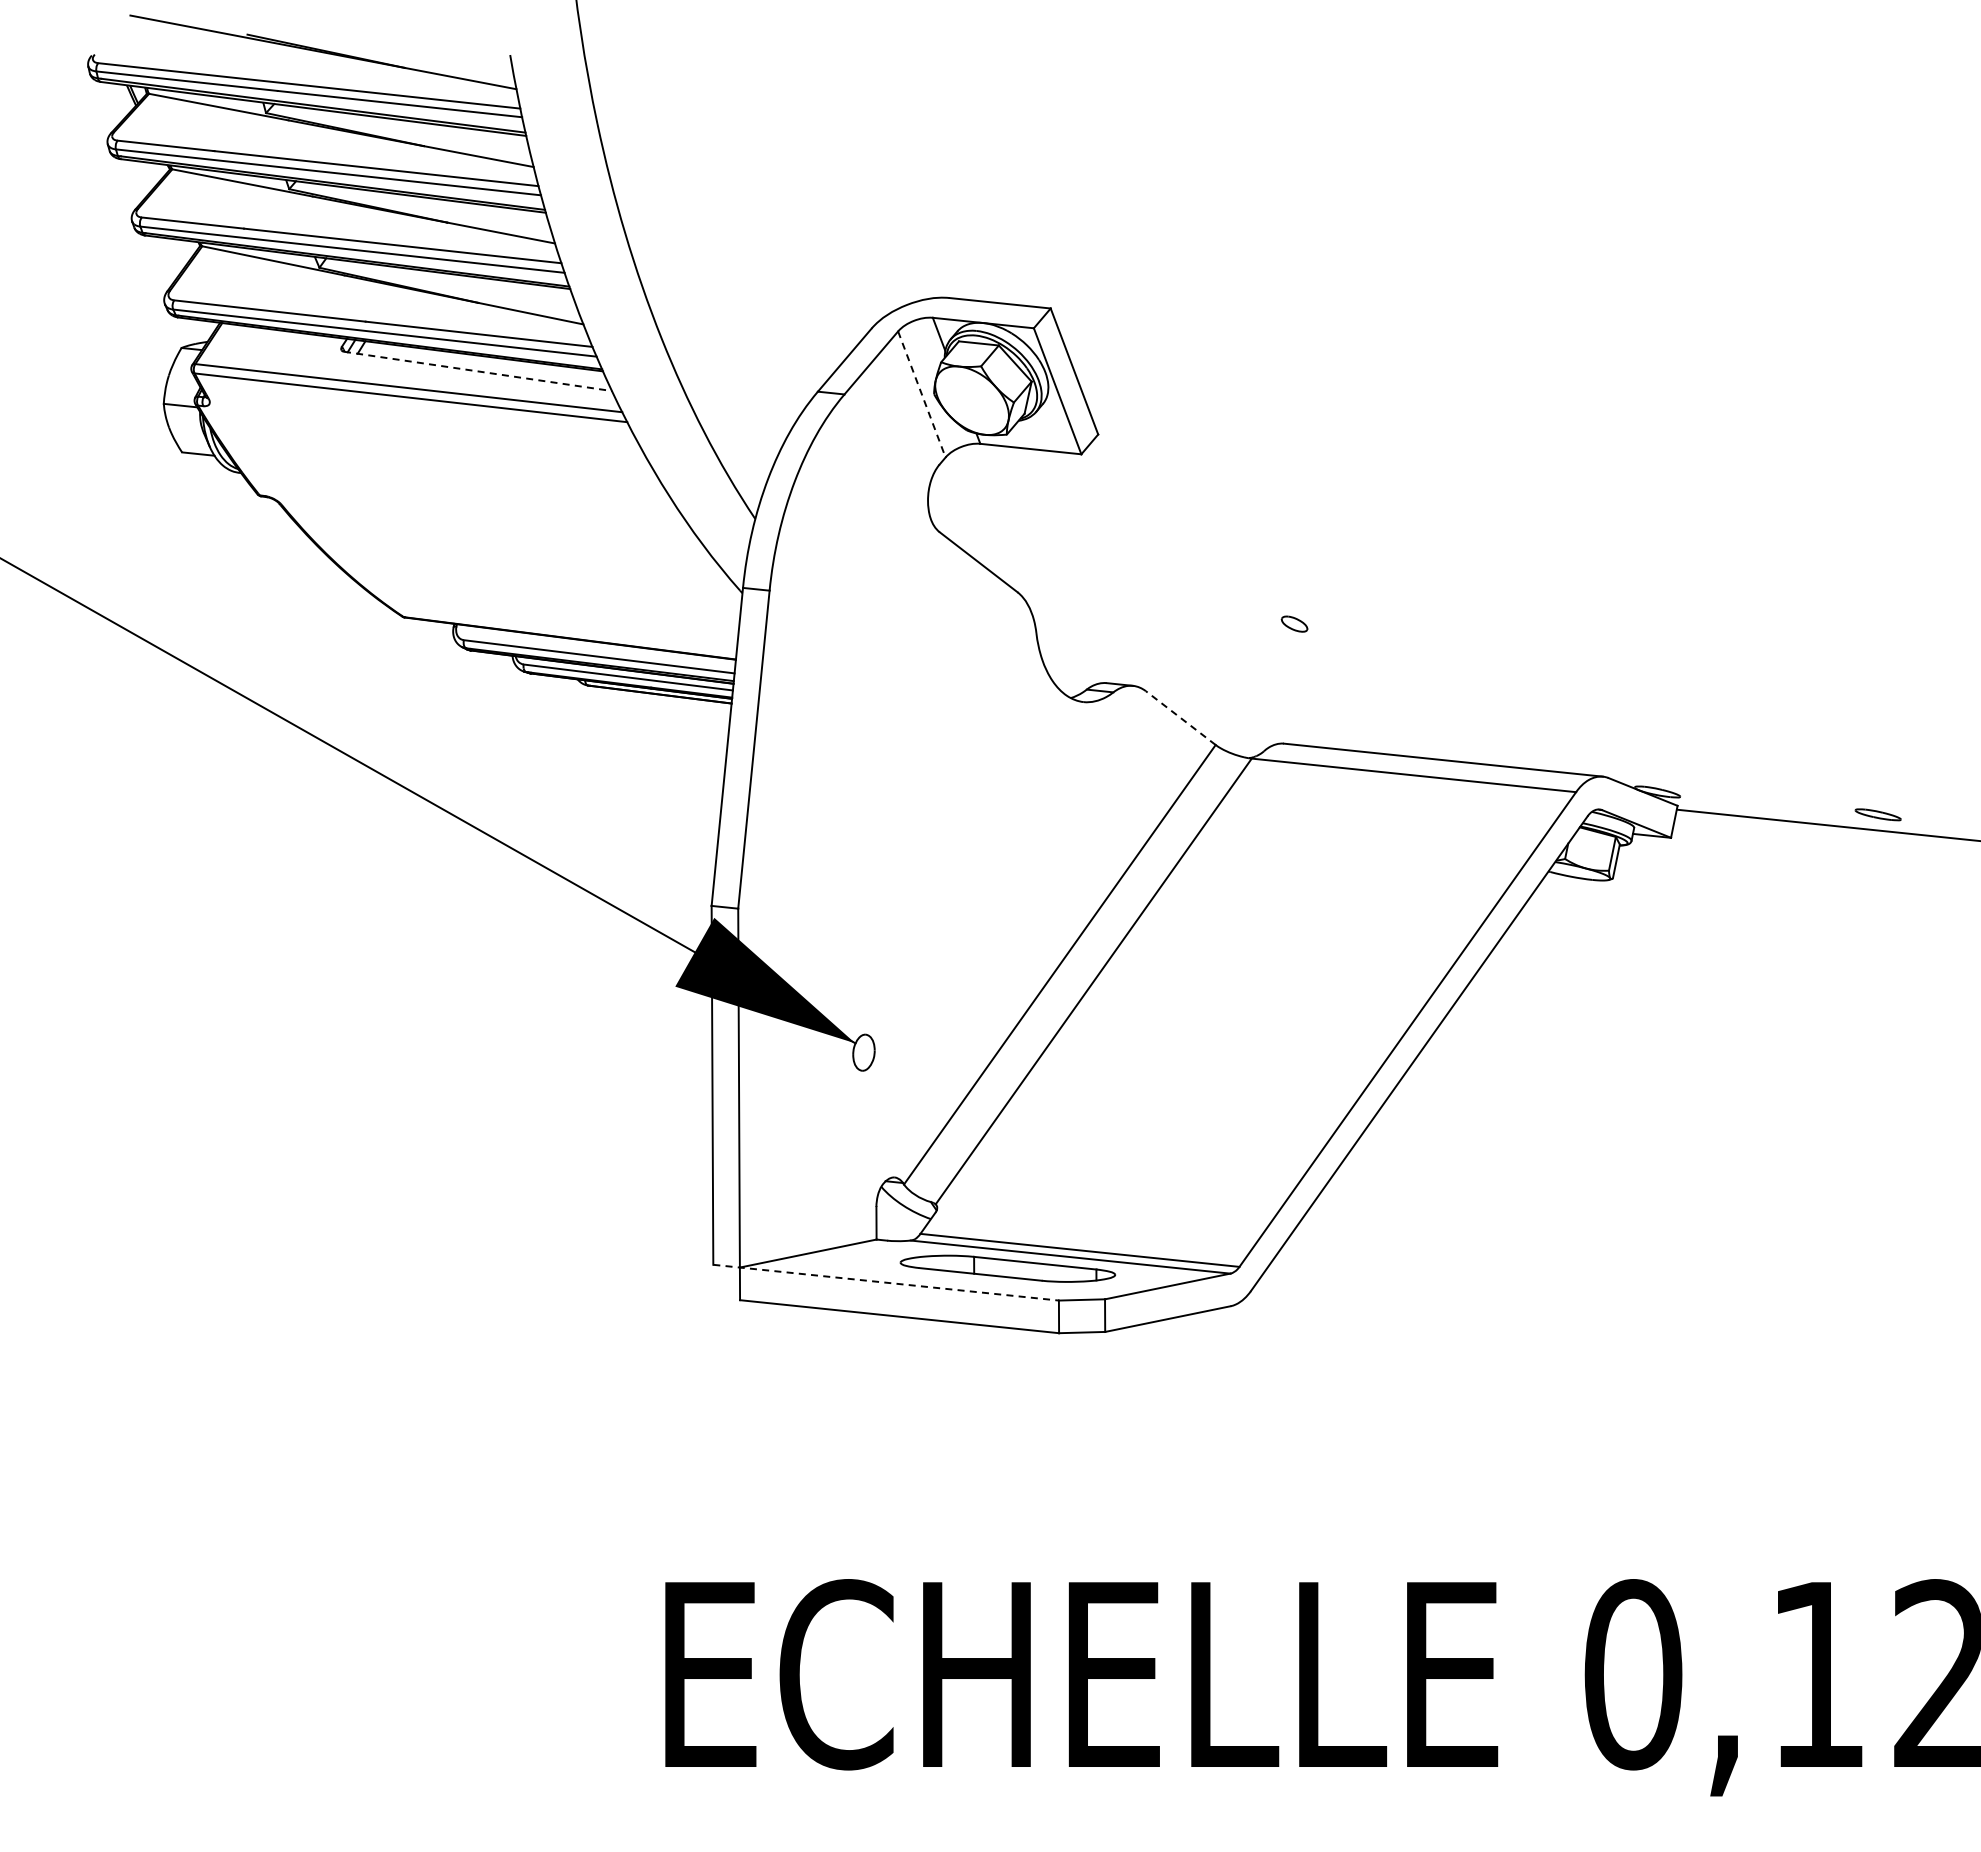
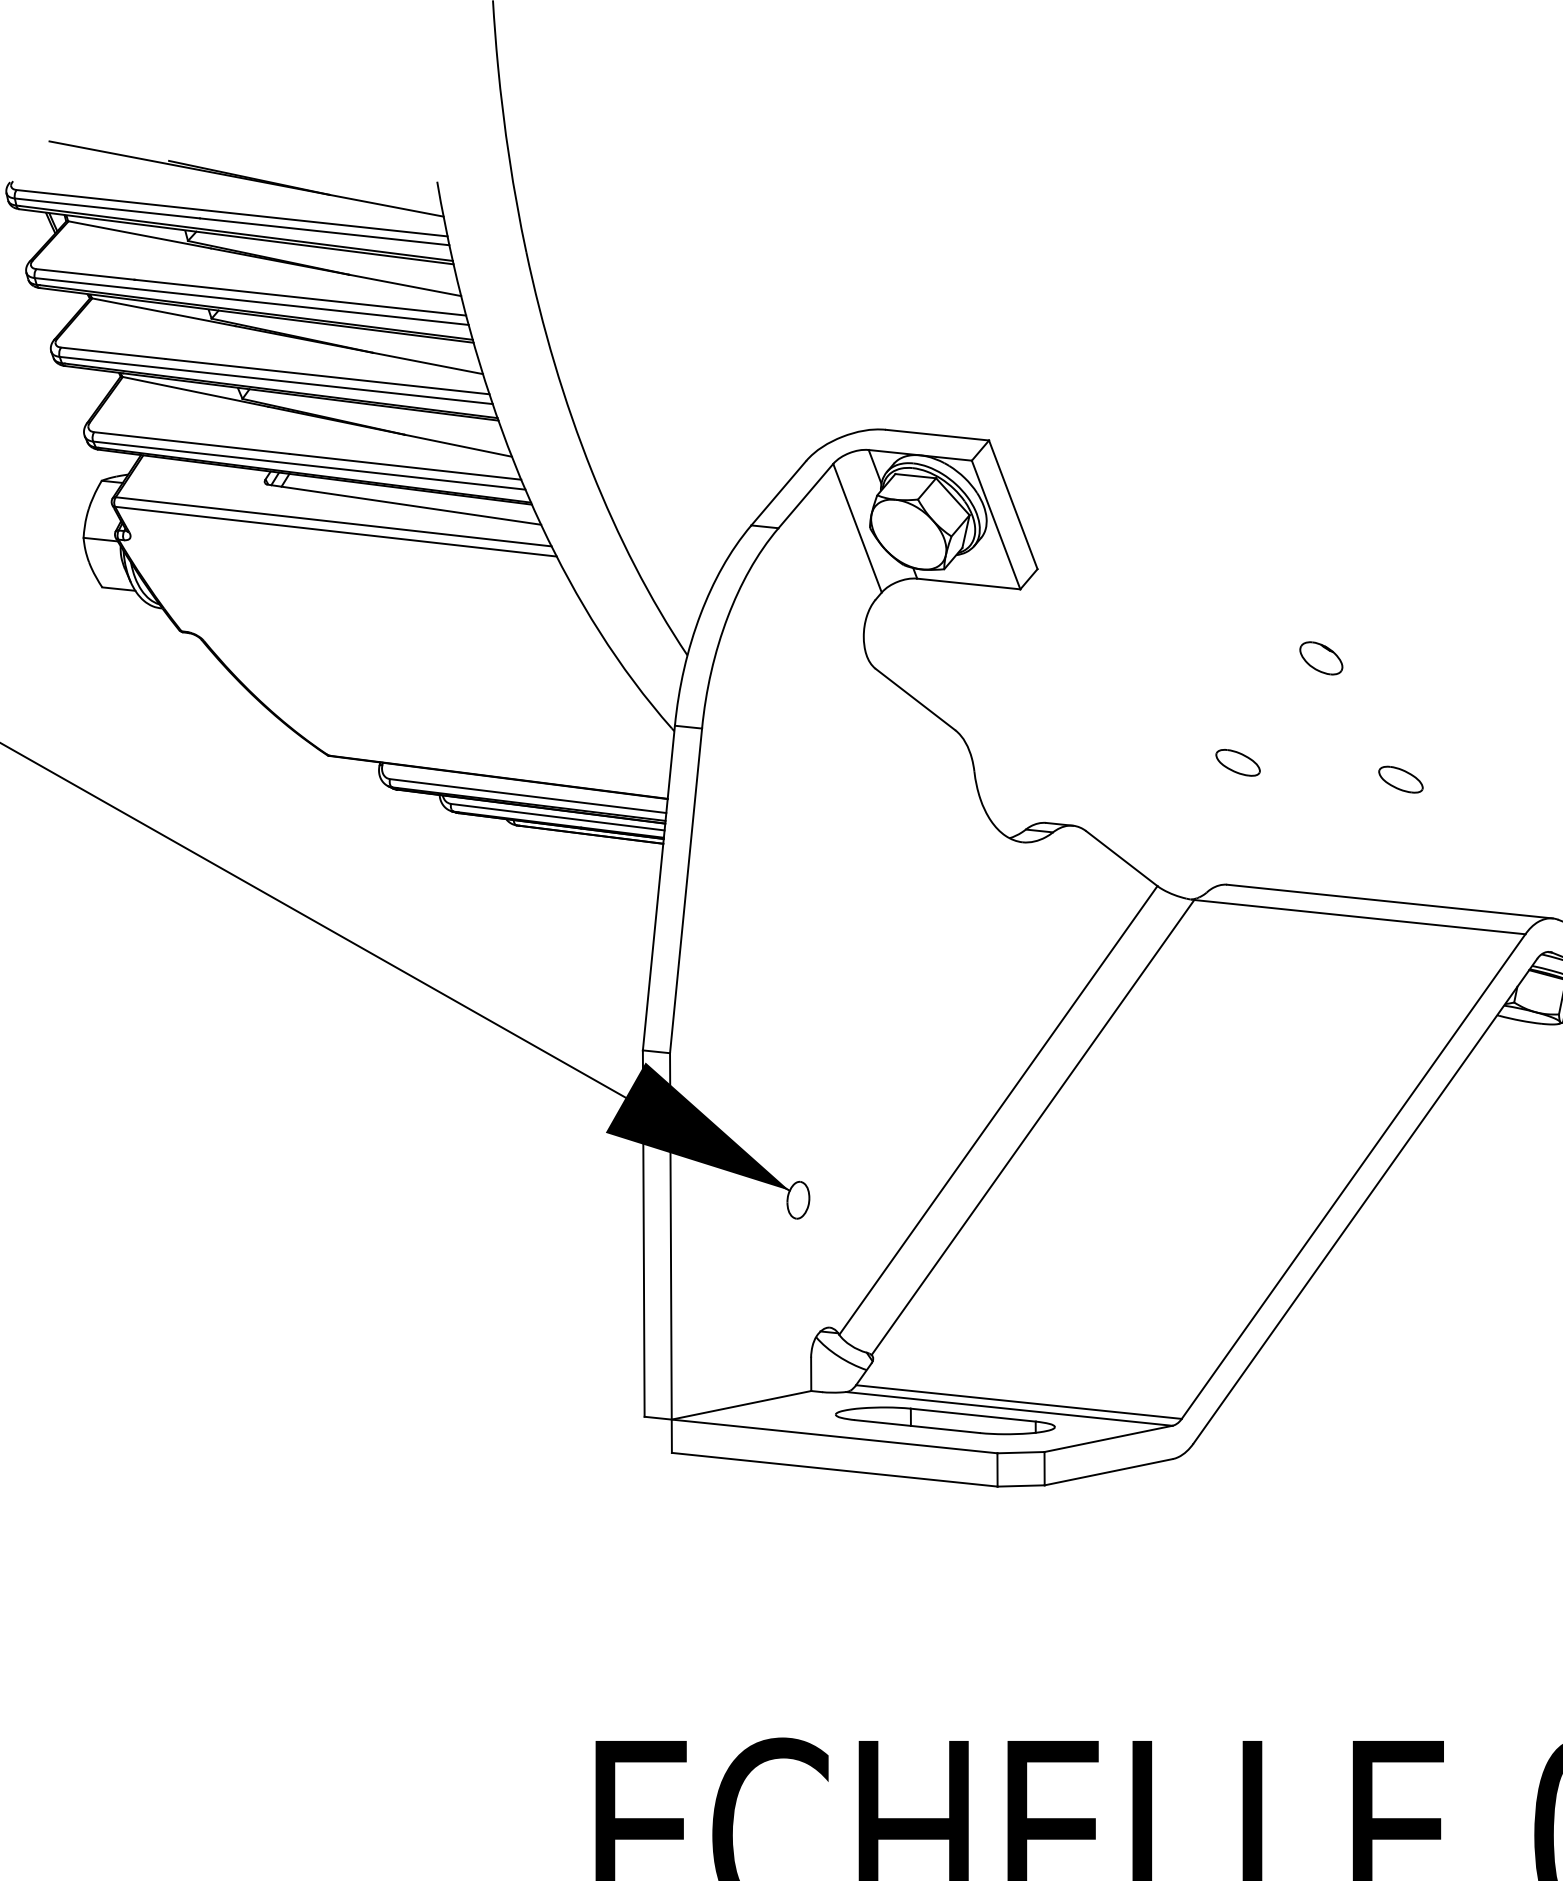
line: (478, 371) -> (404, 504), dashed -> solid
line: (922, 394) -> (858, 528), dashed -> solid
part: (1375, 521) -> (1320, 657), added
part: (1294, 623) -> (1237, 762), size x1.67
part: (1454, 640) -> (1401, 779), added
line: (1180, 717) -> (1121, 858), dashed -> solid
line: (886, 1282) -> (821, 1434), dashed -> solid

